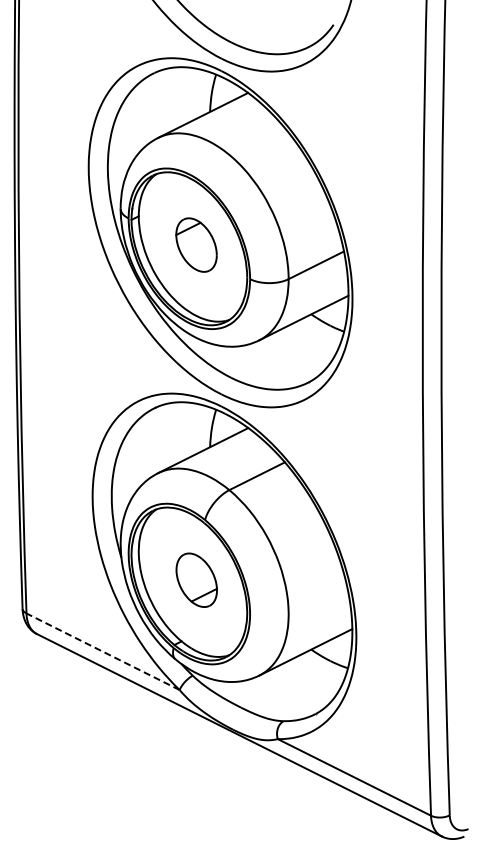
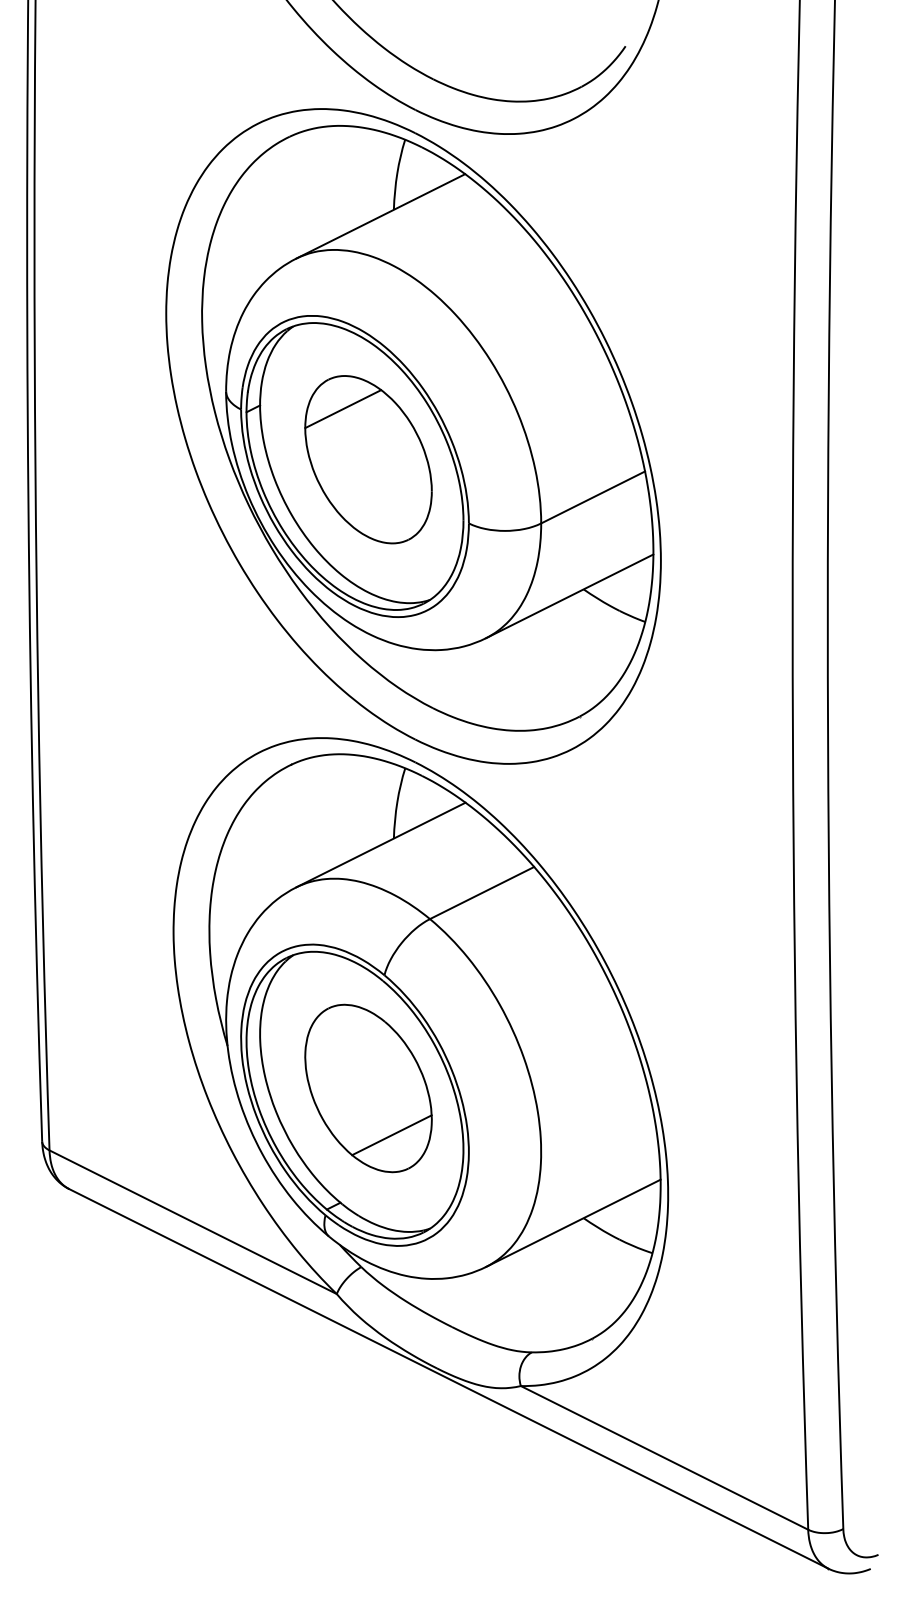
part: (196, 244) -> (368, 458), size x1.67
part: (196, 579) -> (368, 1086), size x1.67
line: (103, 651) -> (193, 1221), dashed -> solid

